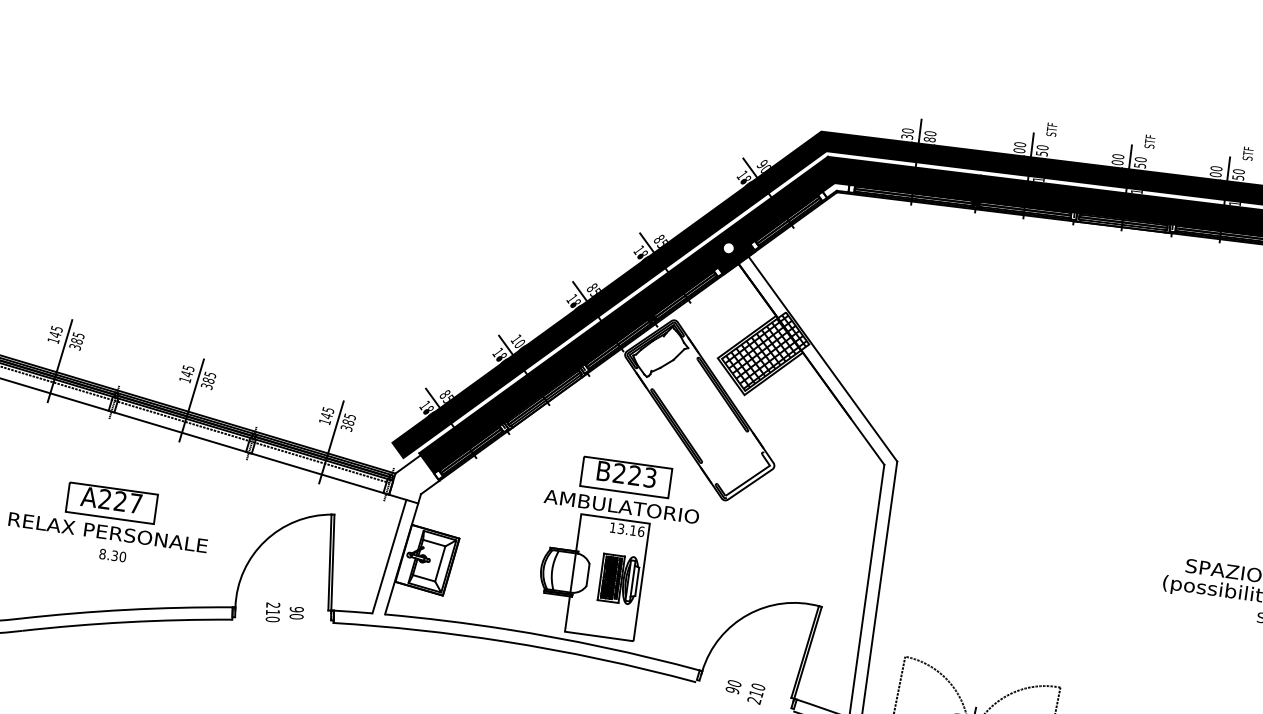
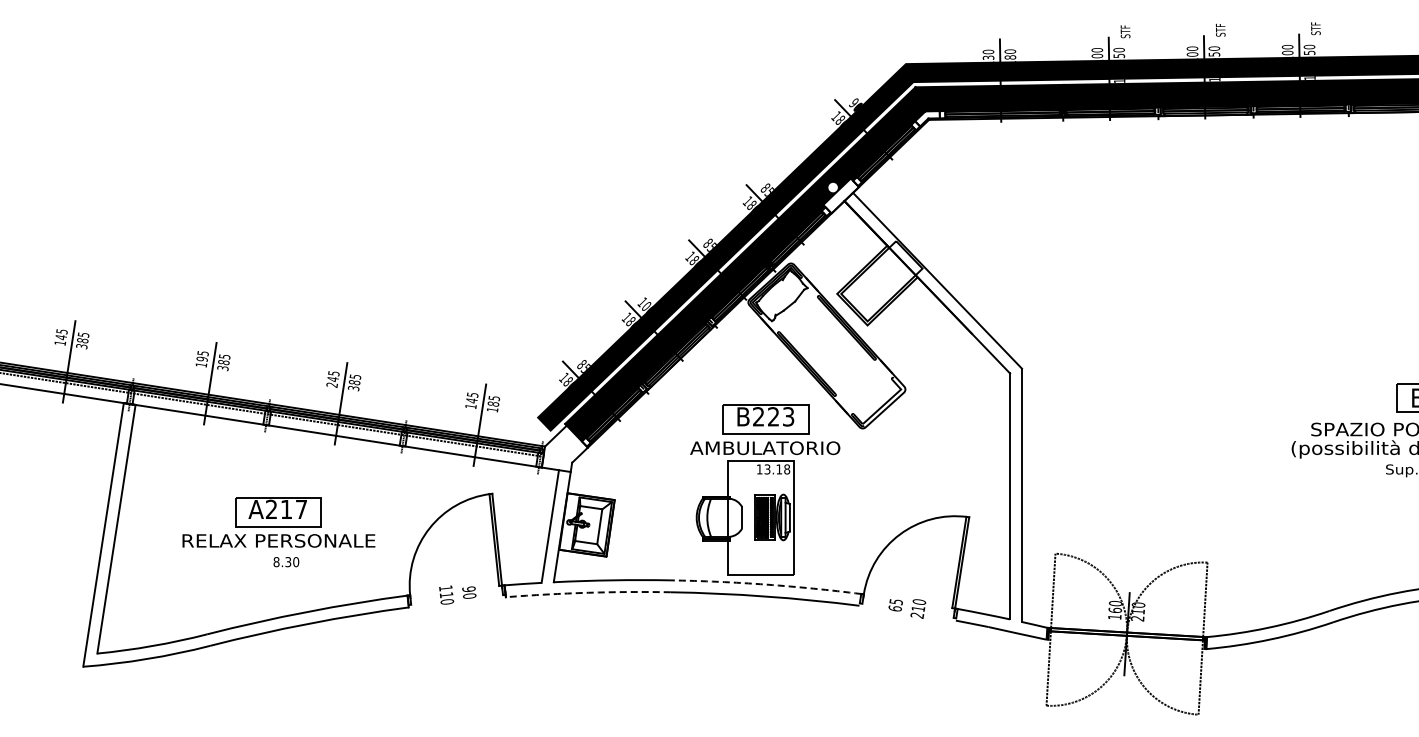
fill: (736, 257) -> (841, 195), removed
text: (54, 333) -> (201, 358), 145 -> 195
hatch: (765, 351) -> (881, 281), removed
text: (184, 379) -> (331, 384), 145 -> 245
text: (346, 427) -> (492, 409), 385 -> 185
text: (119, 500) -> (285, 508), A227 -> A217
text: (641, 531) -> (787, 469), 13.16 -> 13.18
text: (272, 604) -> (445, 587), 210 -> 110
arc: (419, 629) -> (588, 592), solid -> dashed
arc: (603, 647) -> (766, 584), solid -> dashed
text: (733, 687) -> (895, 605), 90 -> 65

